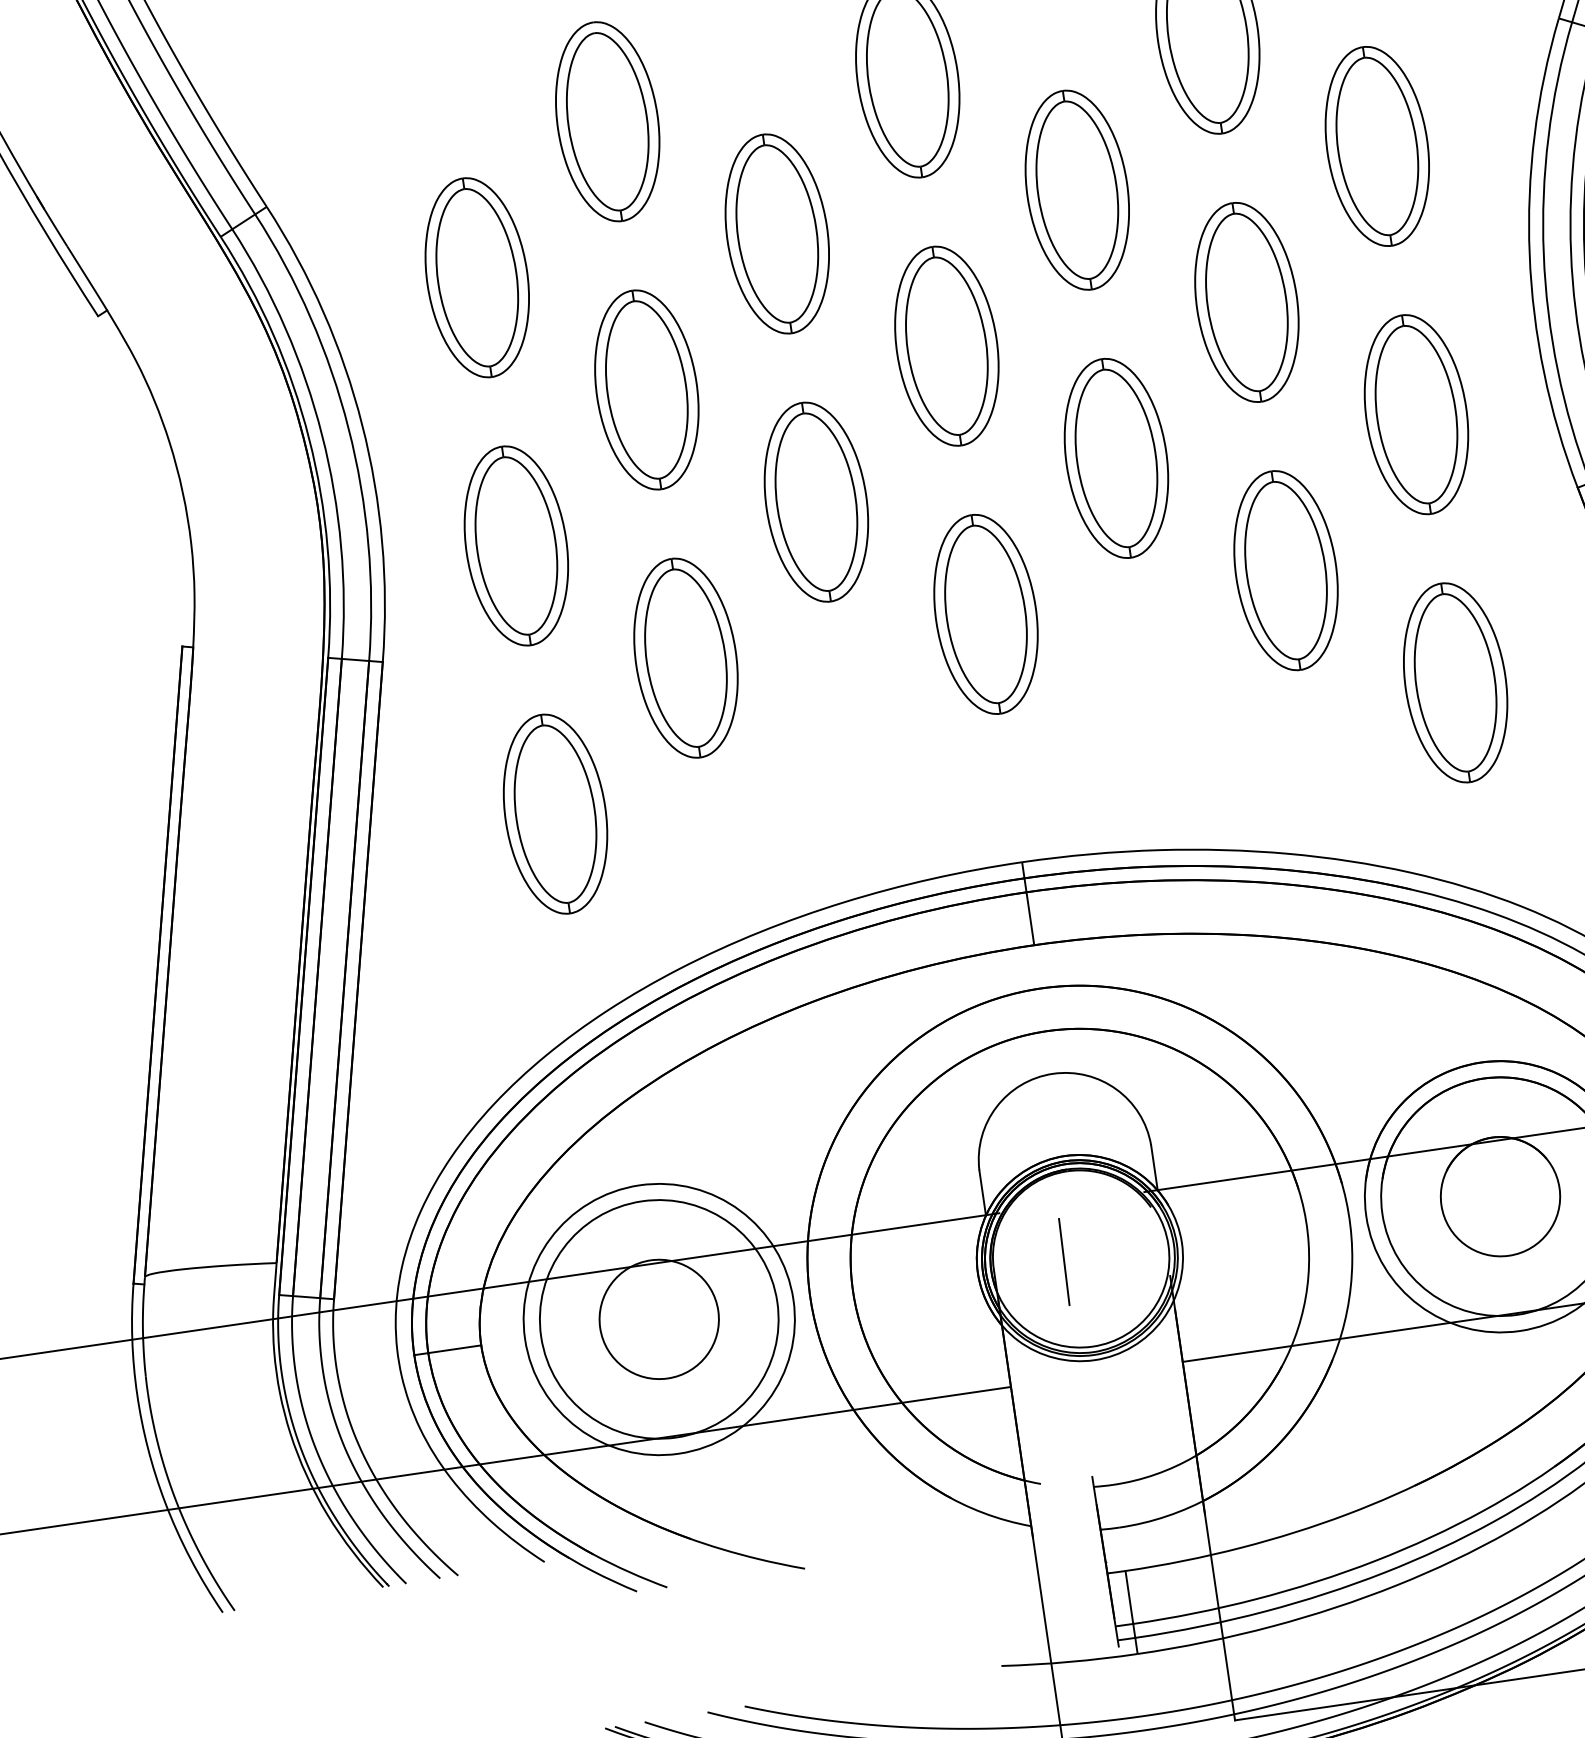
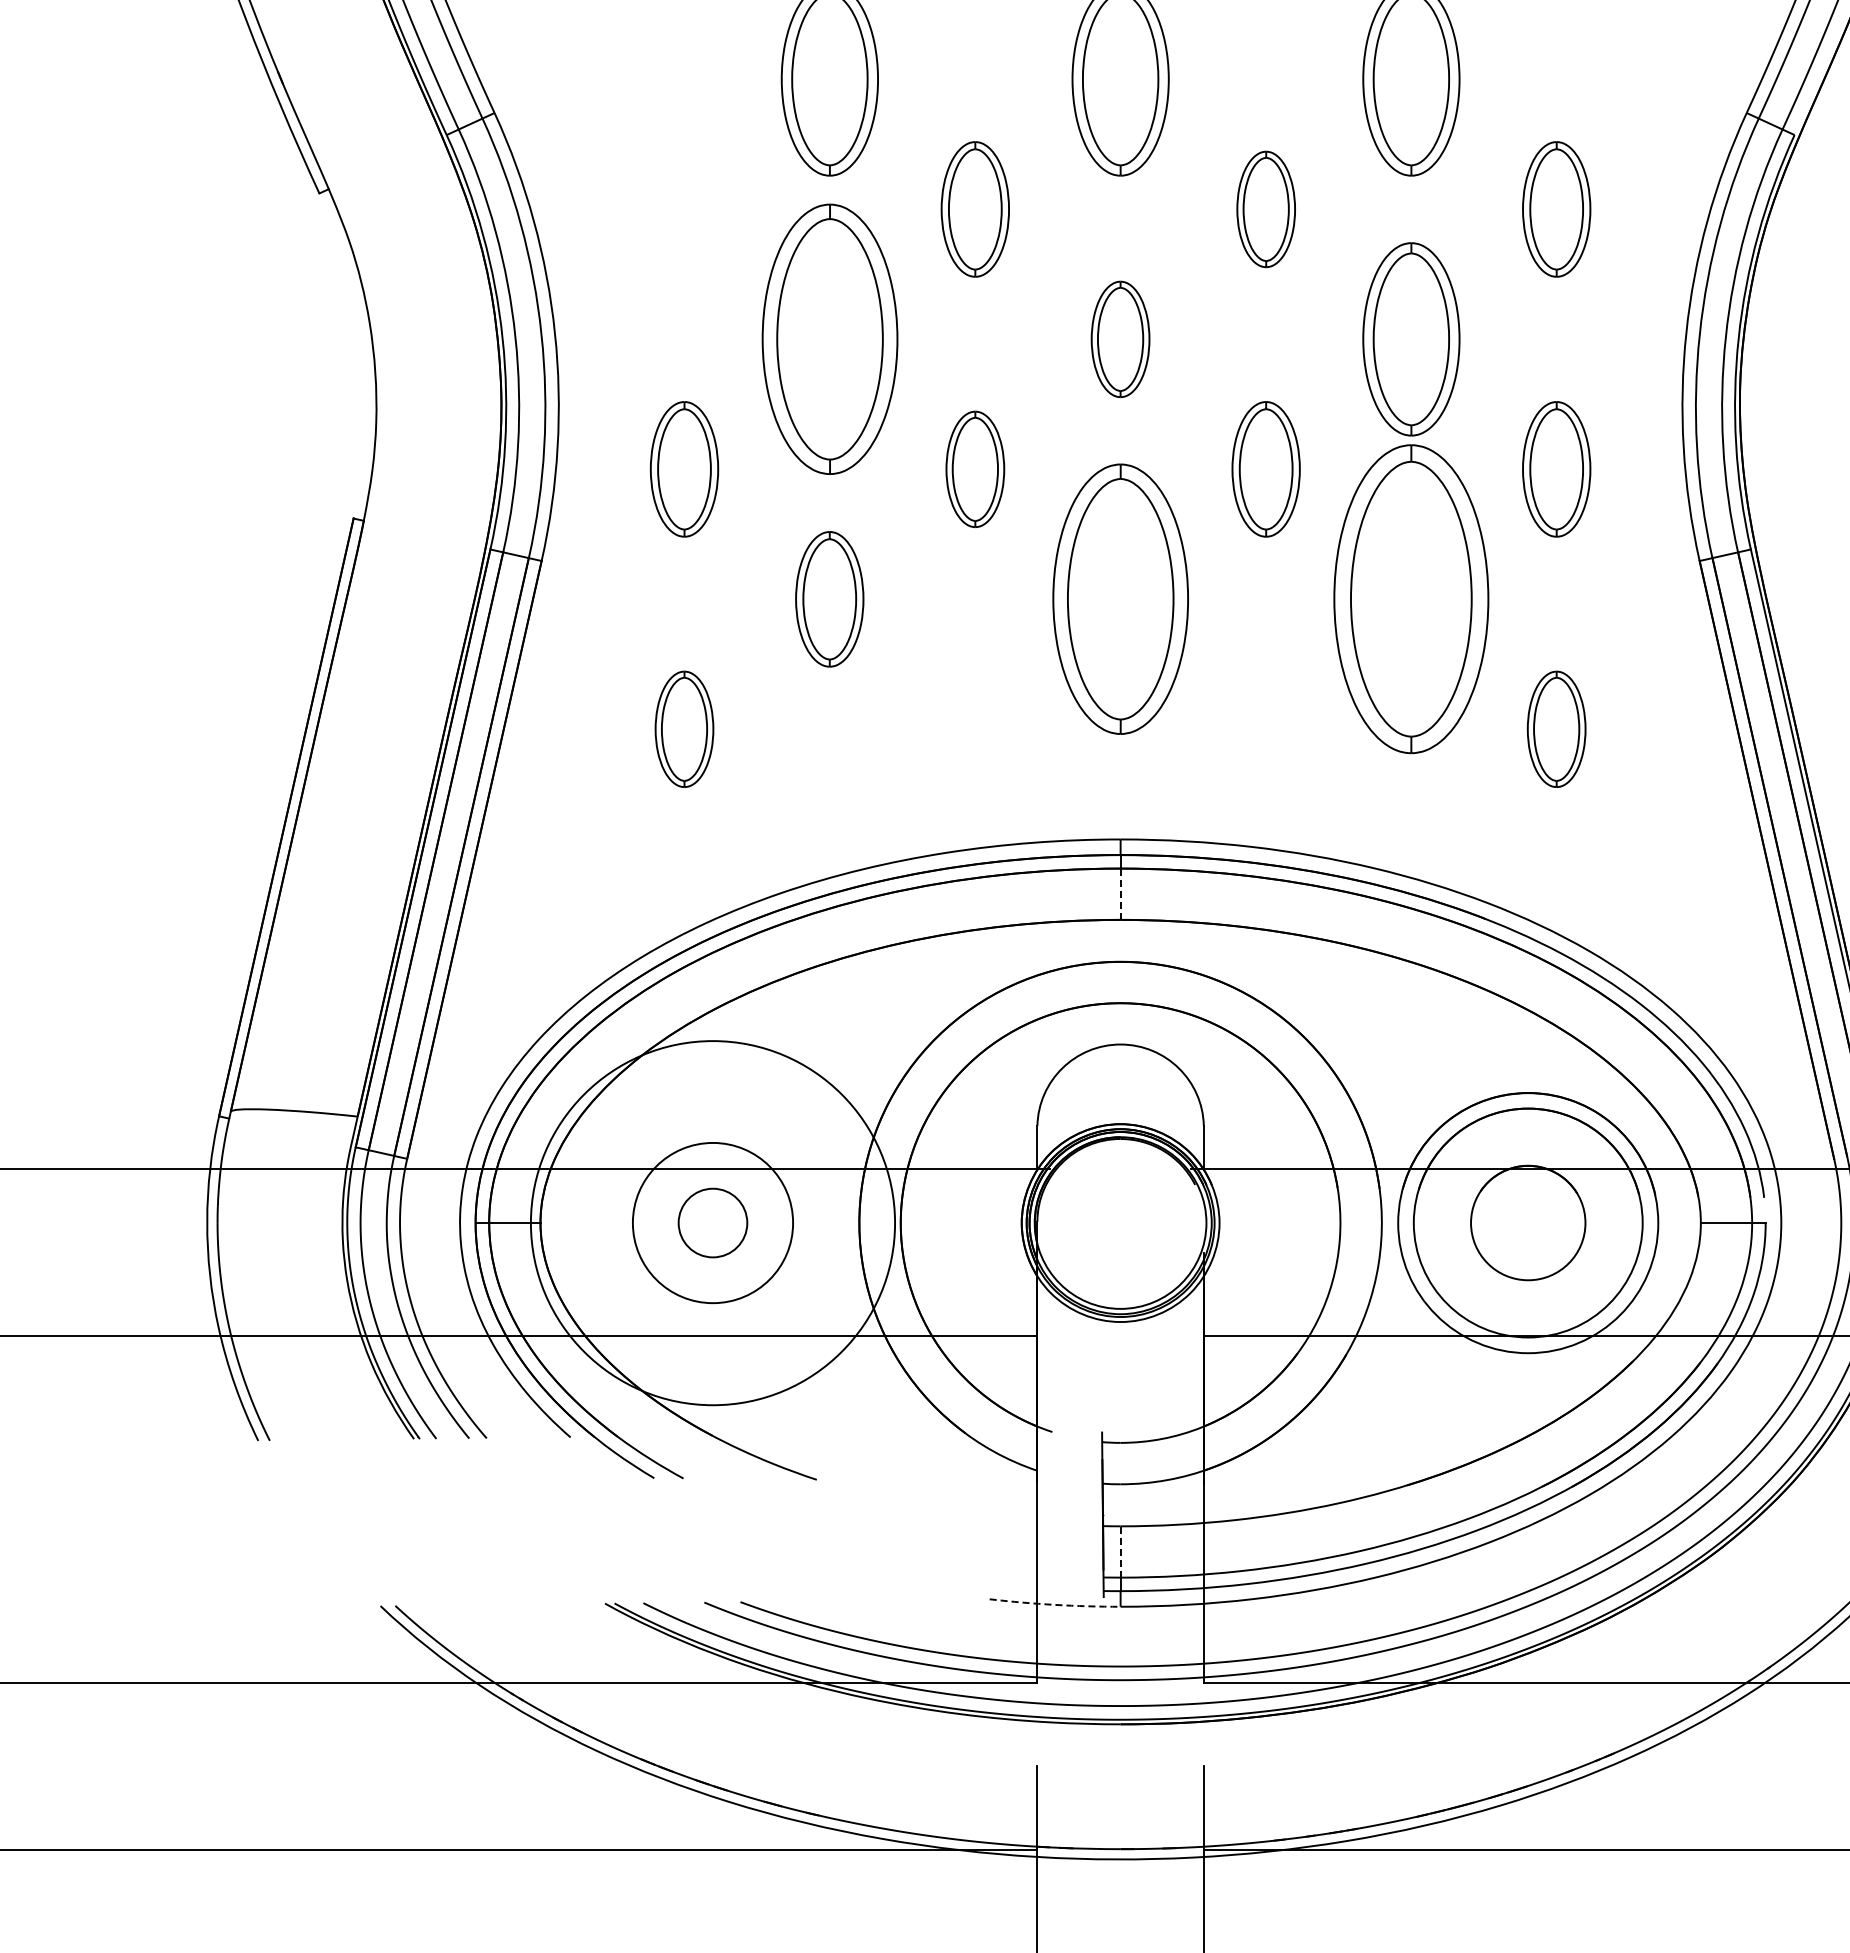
part: (1377, 146) -> (1556, 209), size x0.7
part: (1077, 190) -> (1266, 209), size x0.6
part: (777, 234) -> (975, 209), size x0.7
part: (477, 277) -> (684, 209), removed
part: (946, 346) -> (1120, 339), size x0.6
part: (646, 390) -> (829, 339), size x1.4
part: (1416, 414) -> (1556, 469), size x0.7
part: (1116, 458) -> (1266, 469), size x0.7
part: (816, 502) -> (975, 469), size x0.6
part: (516, 546) -> (684, 469), size x0.7
part: (1286, 570) -> (1411, 599), size x1.6
part: (985, 614) -> (1120, 599), size x1.4
part: (685, 658) -> (829, 599), size x0.7
part: (1455, 683) -> (1556, 729), size x0.6
part: (555, 814) -> (684, 729), size x0.6
line: (1030, 919) -> (1120, 894), solid -> dashed
line: (1064, 1261) -> (1105, 1224), removed
circle: (658, 1318) -> (712, 1222), size x0.6
circle: (658, 1318) -> (712, 1222), size x0.7
circle: (658, 1319) -> (712, 1223), size x1.4
line: (1129, 1596) -> (1120, 1551), solid -> dashed
arc: (1070, 1661) -> (1055, 1604), solid -> dashed

